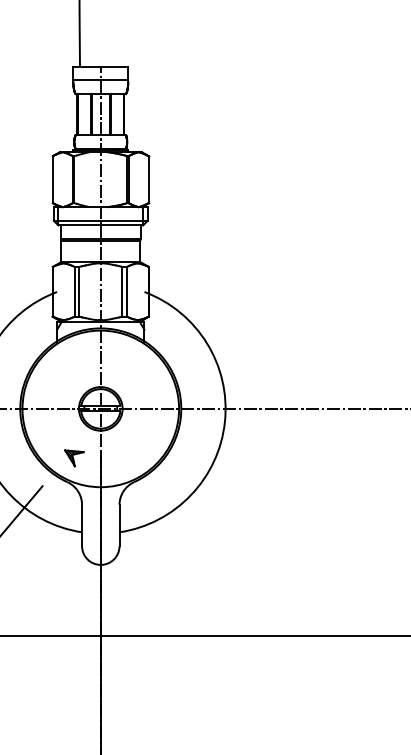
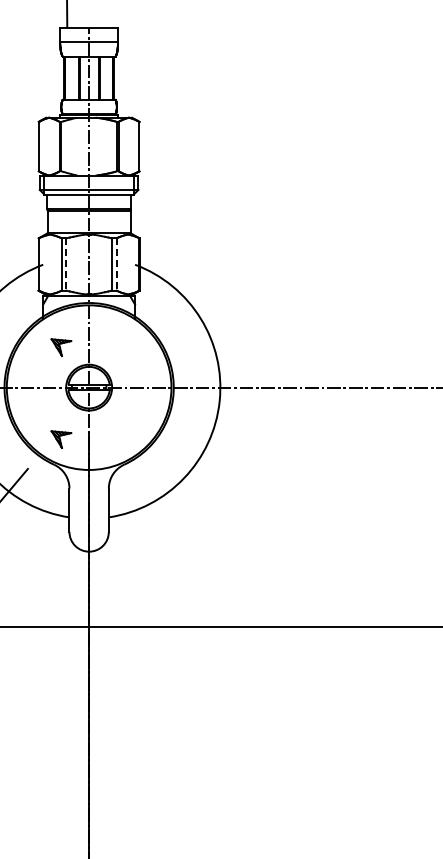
line: (79, 292) -> (66, 265), solid -> dashed
line: (126, 292) -> (116, 265), solid -> dashed
part: (74, 370) -> (61, 347), added

